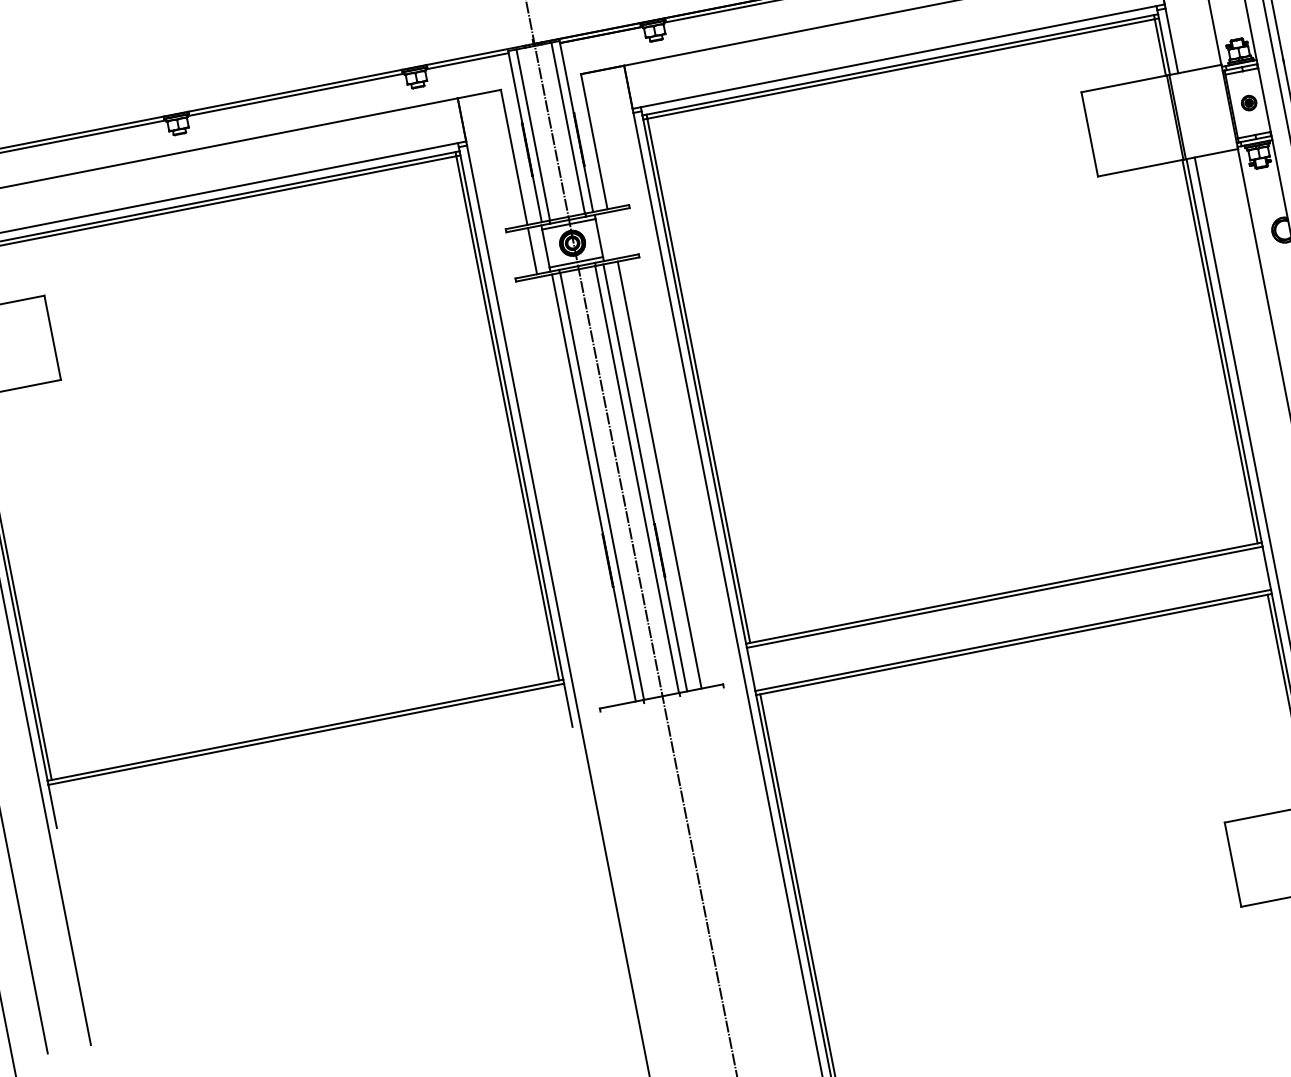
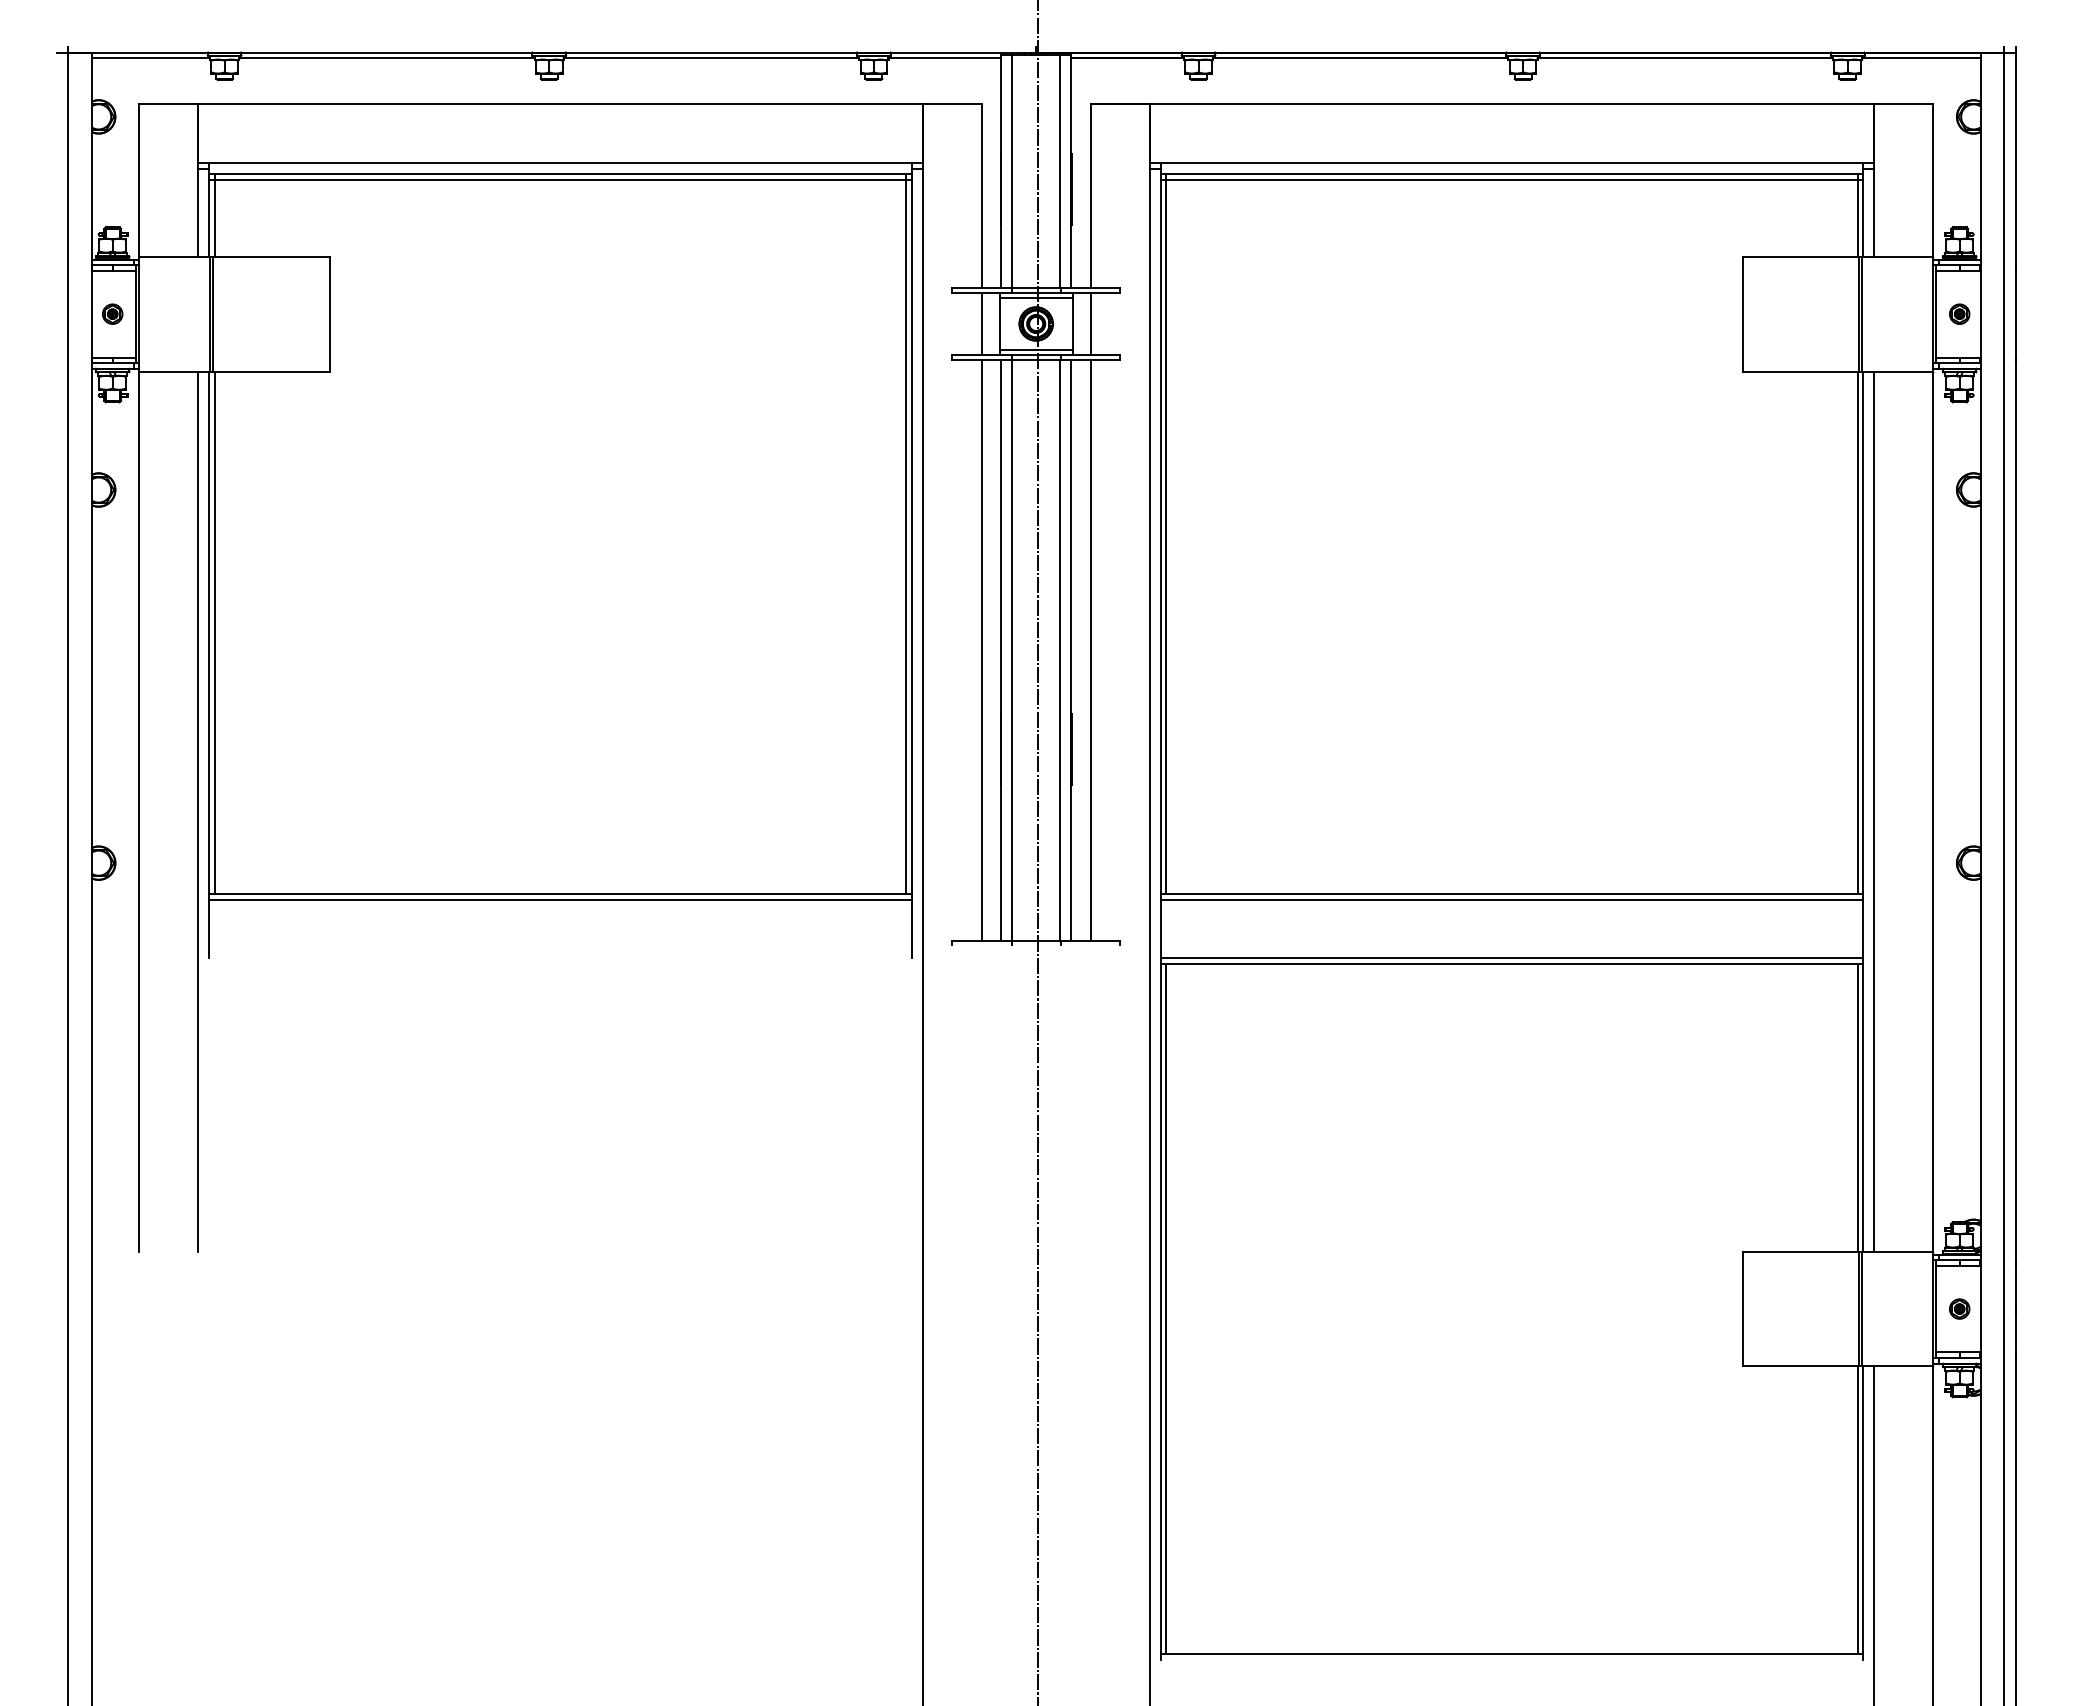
line: (612, 235) -> (1090, 323), added
line: (579, 490) -> (981, 650), added

